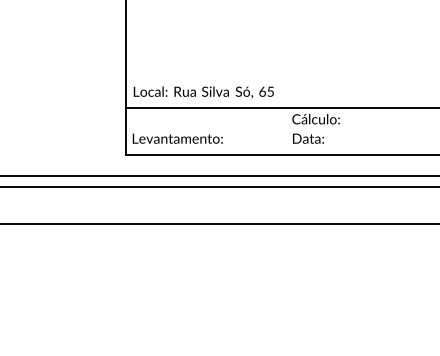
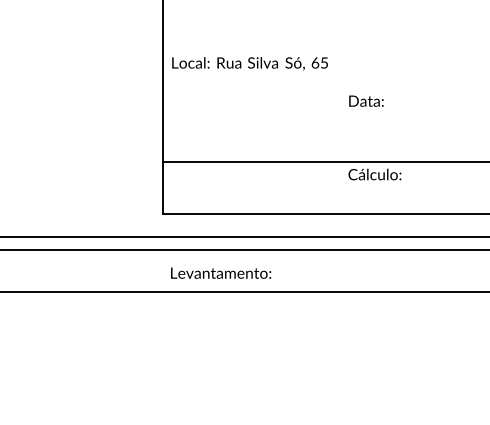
text: (203, 92) -> (249, 63), moved
text: (178, 138) -> (221, 272), moved
text: (308, 138) -> (366, 100), moved

